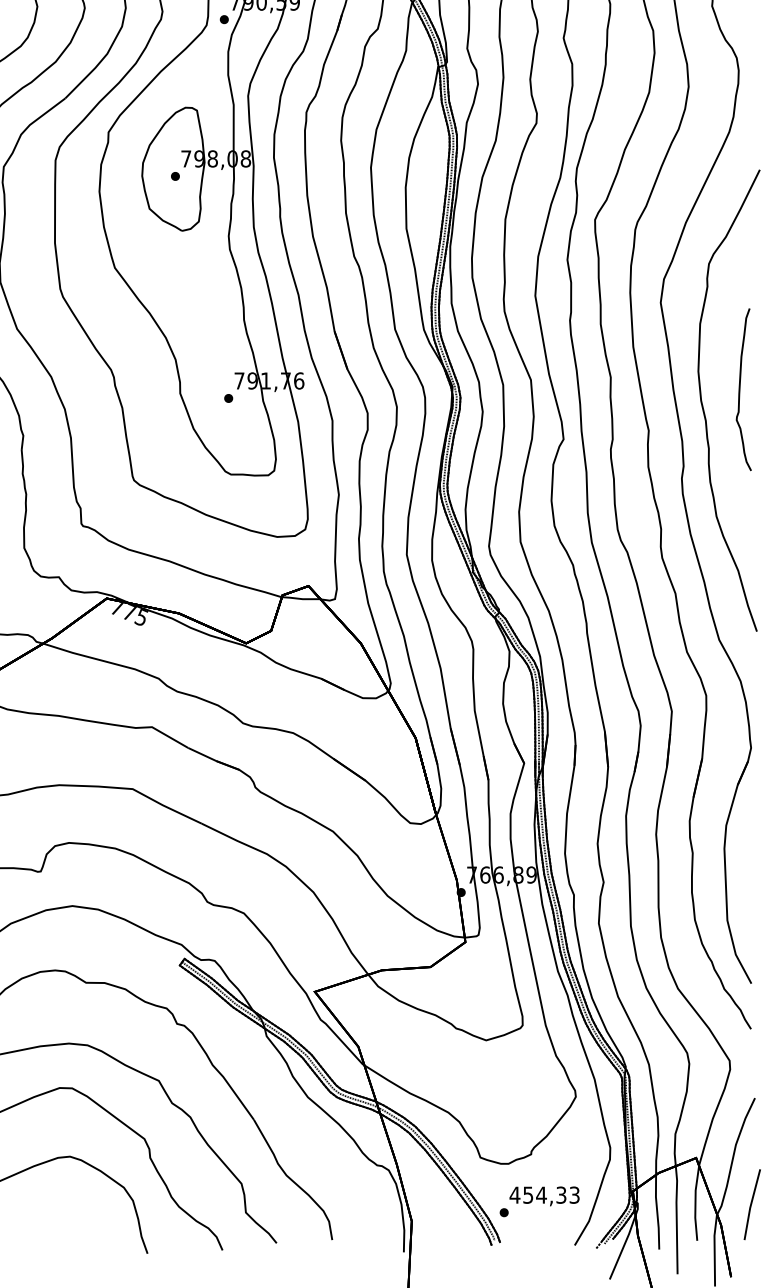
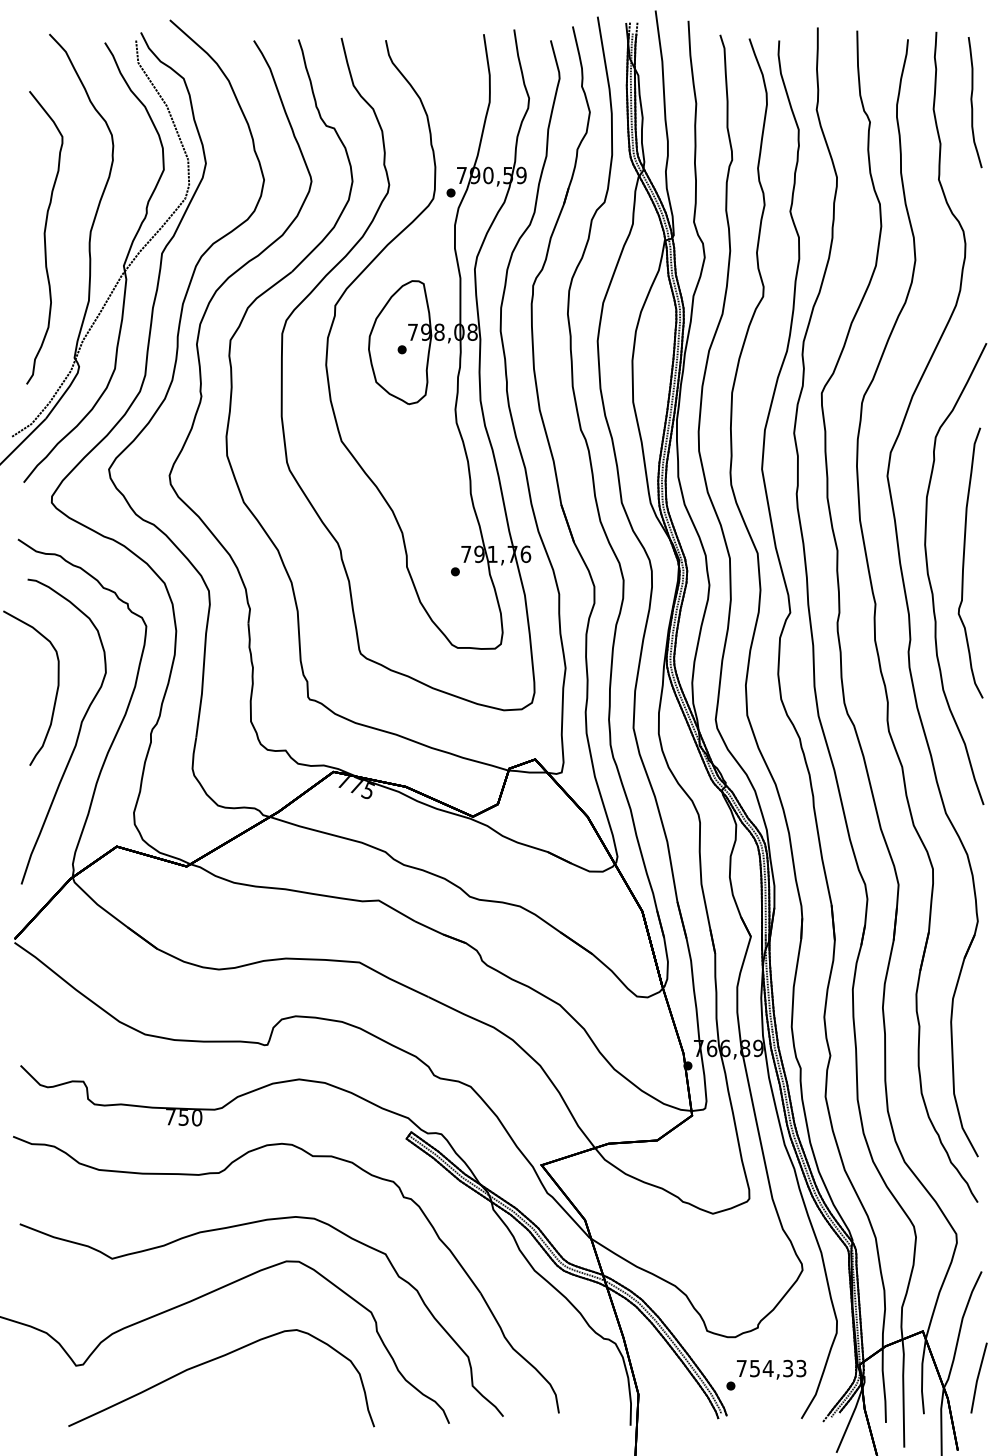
part: (743, 389) -> (970, 562), size x1.67
text: (514, 1195) -> (741, 1368), 454,33 -> 754,33

